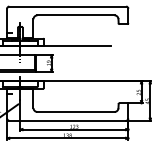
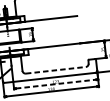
line: (75, 112) -> (55, 70), solid -> dashed
line: (74, 129) -> (56, 84), solid -> dashed

